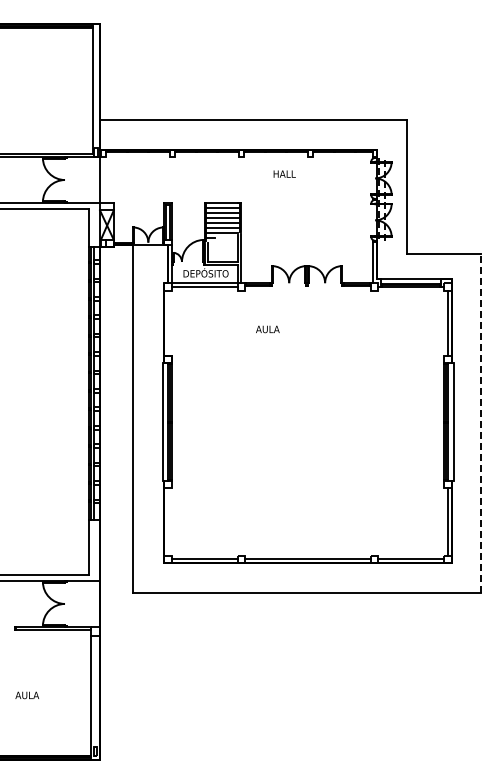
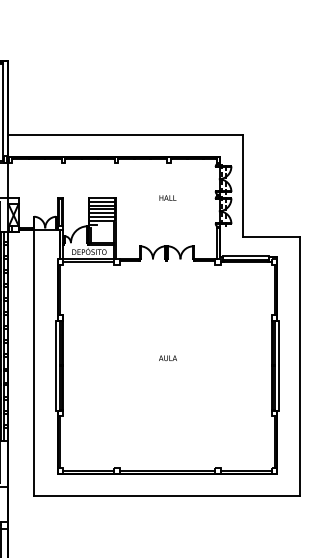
text: (284, 173) -> (167, 197), moved
line: (168, 322) -> (60, 289), added
text: (267, 329) -> (167, 358), moved
line: (481, 422) -> (300, 365), dashed -> solid
line: (168, 521) -> (60, 441), added

